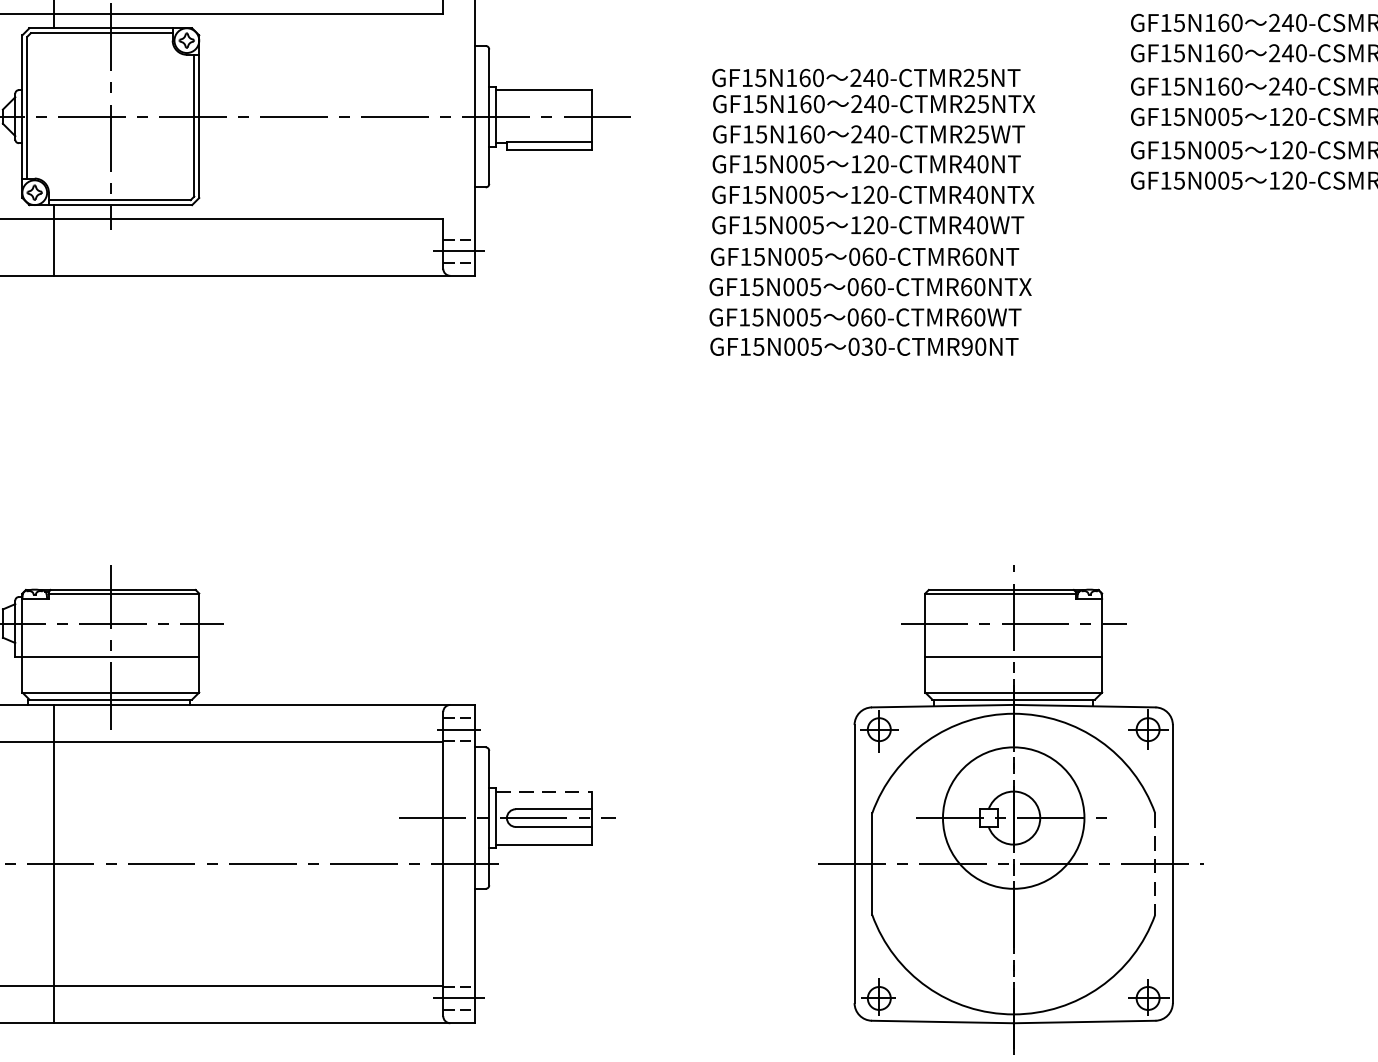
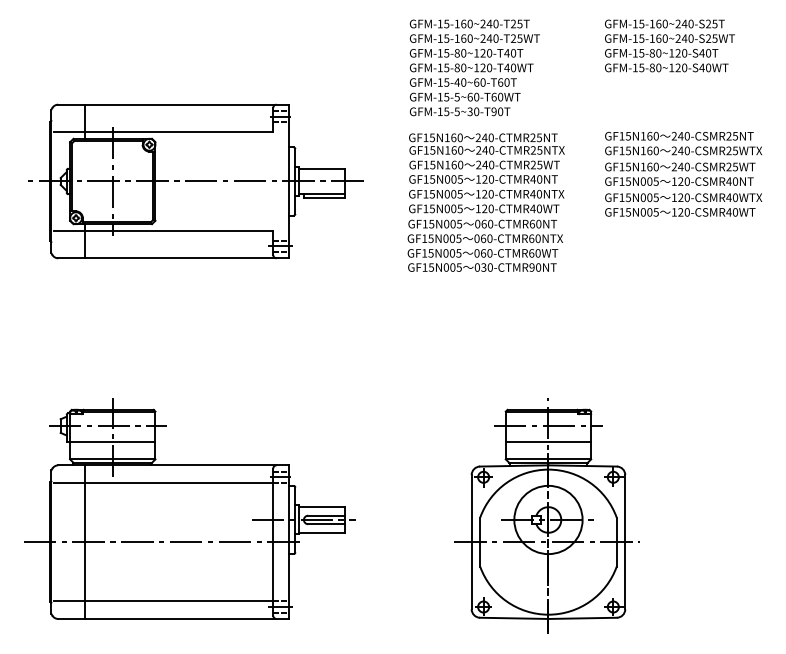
text: (870, 212) -> (485, 202), moved
line: (545, 792) -> (322, 507), dashed -> solid
line: (1154, 864) -> (616, 542), dashed -> solid

